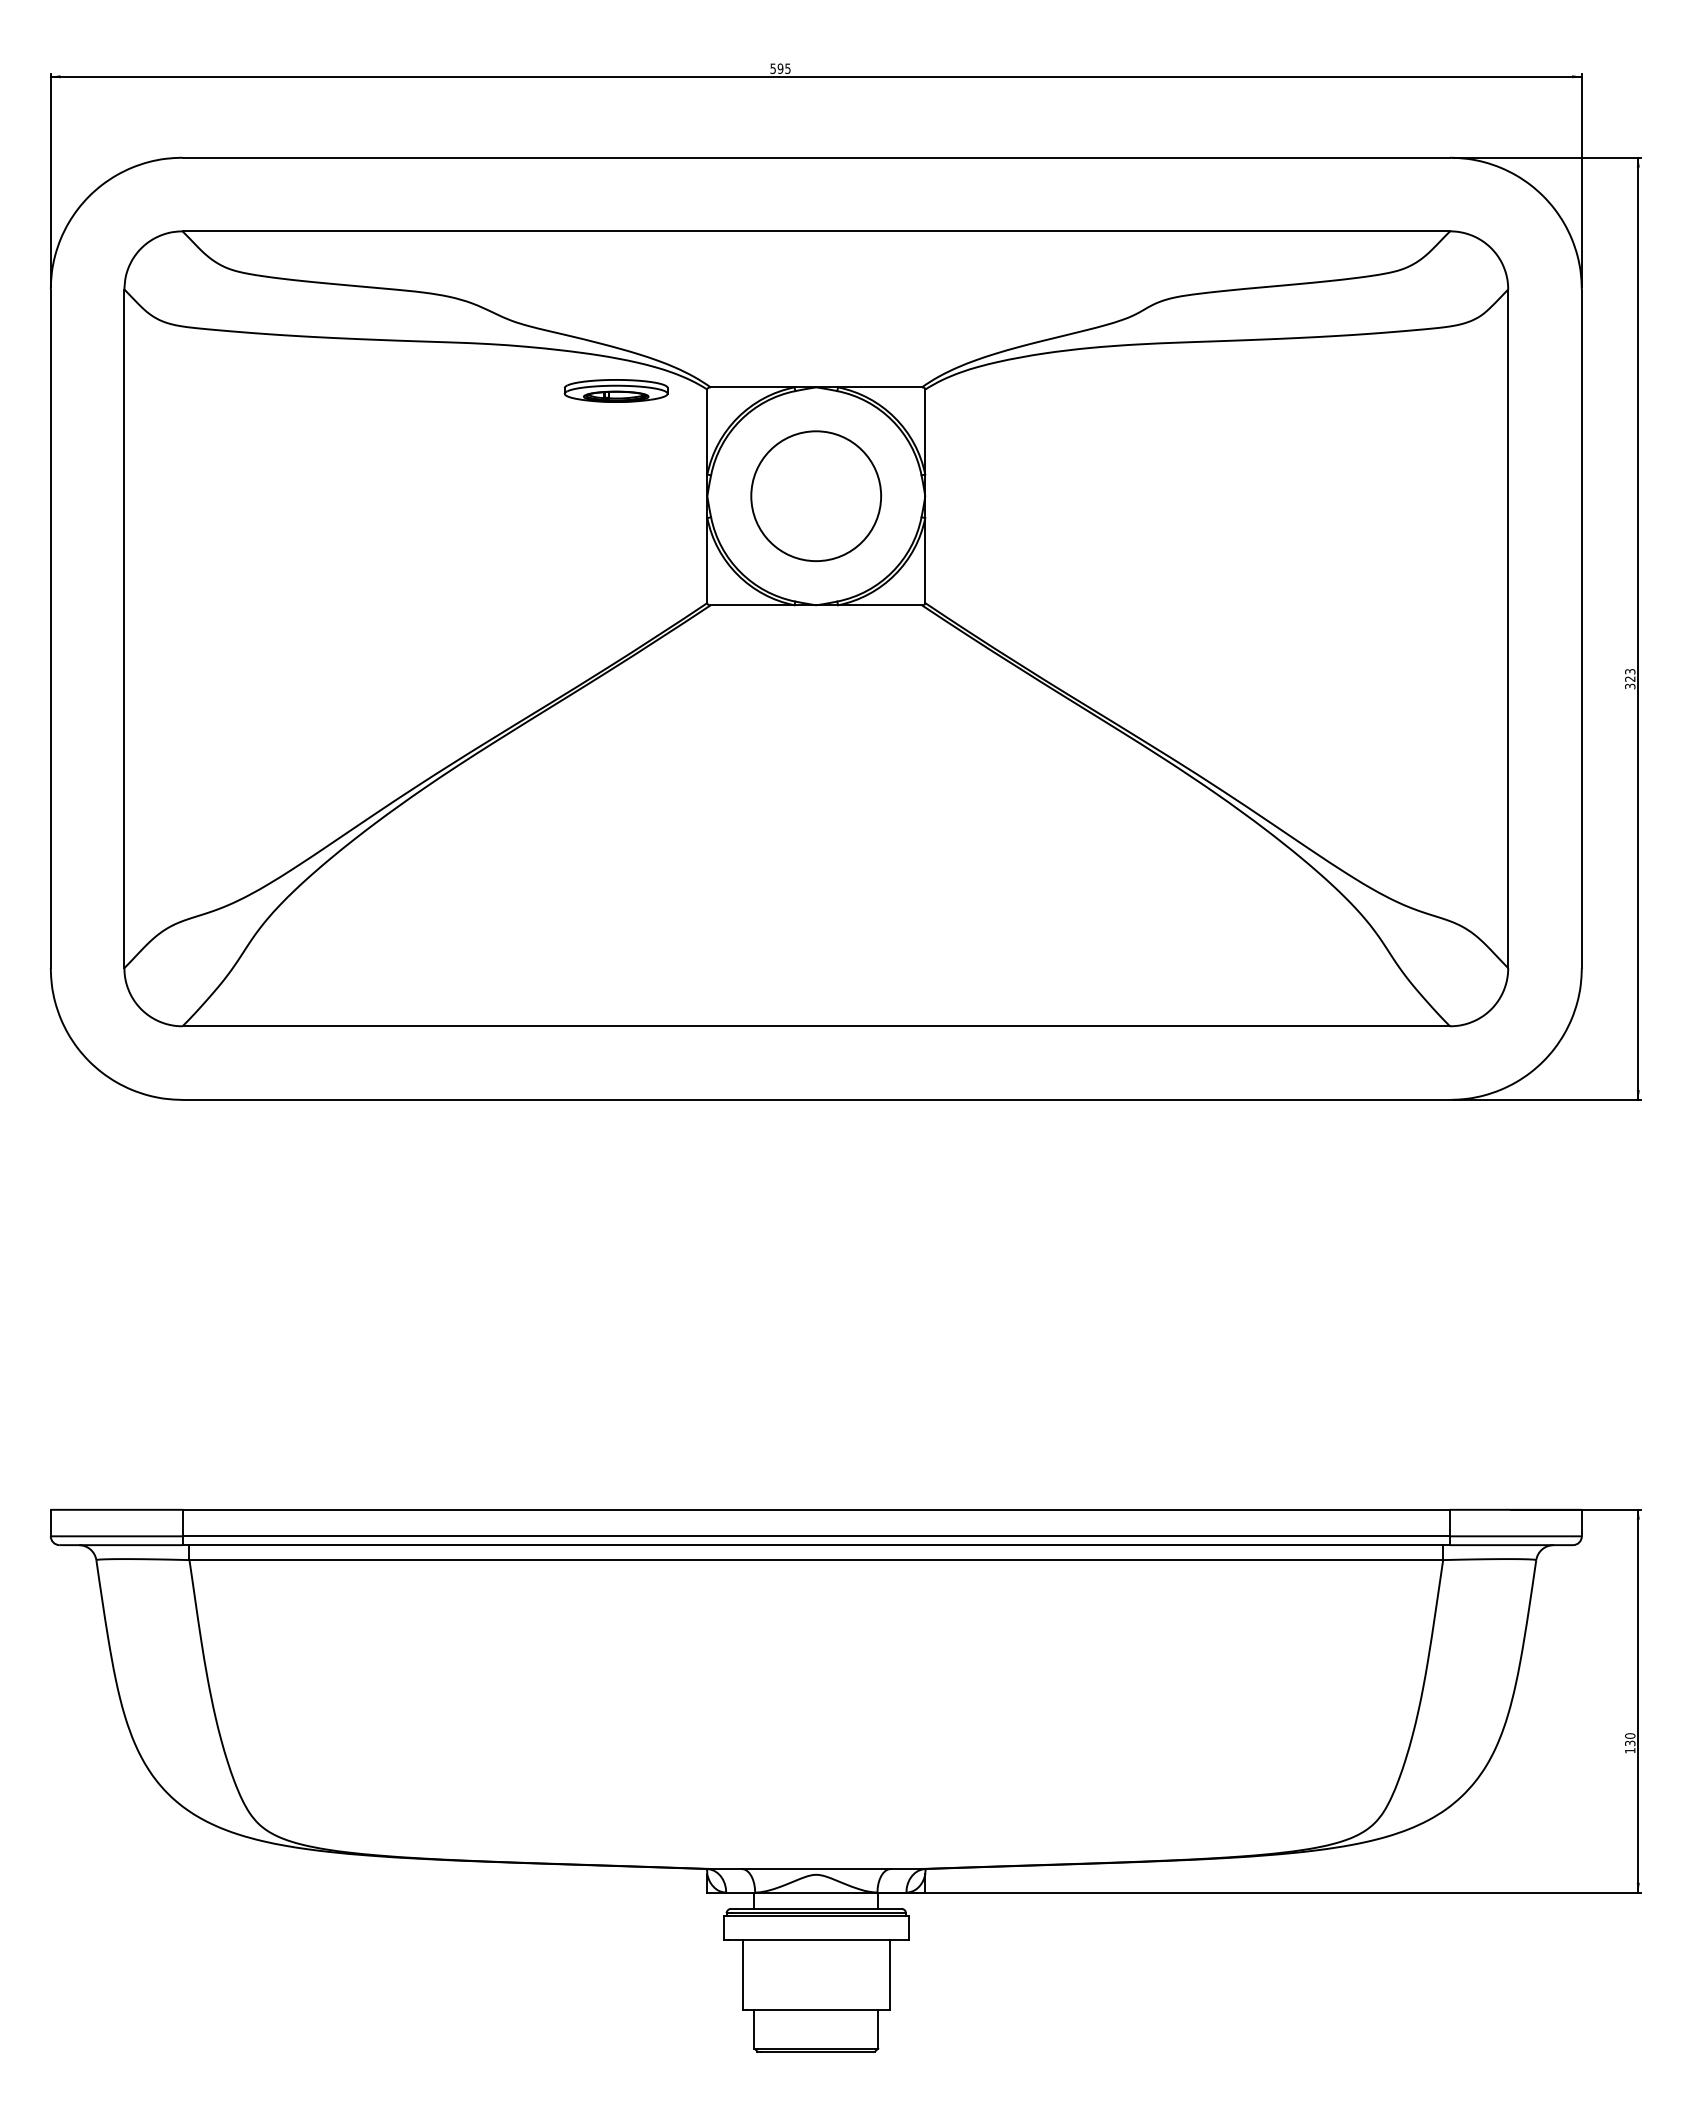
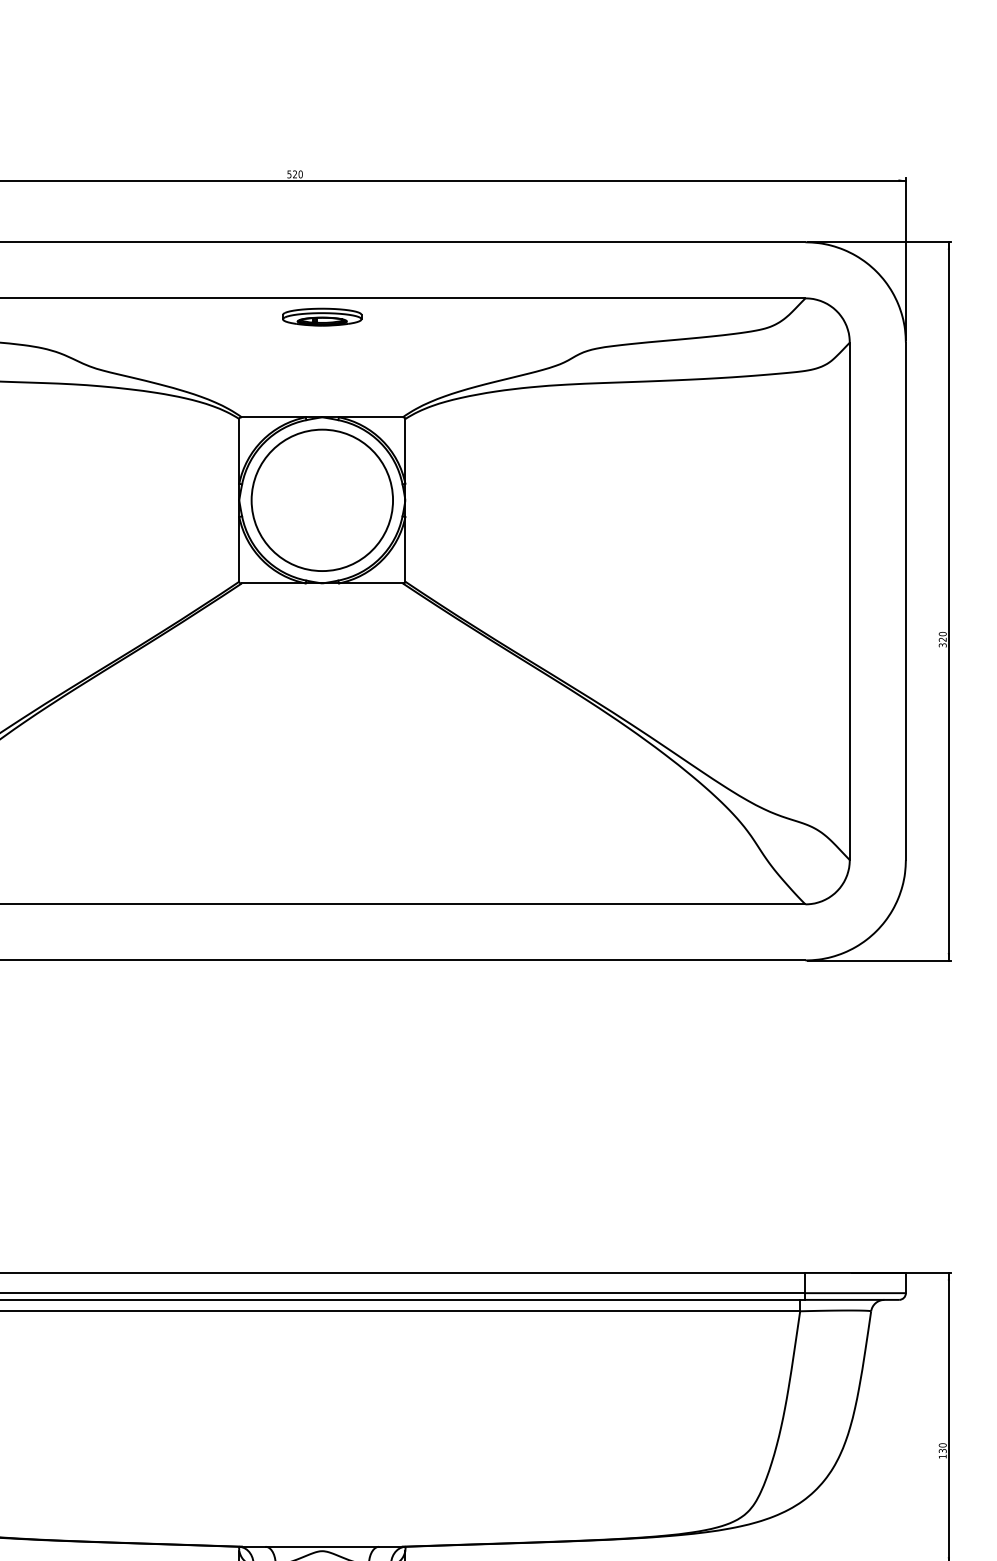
text: (783, 68) -> (297, 174), 595 -> 520
part: (615, 390) -> (321, 316), moved
circle: (815, 495) -> (321, 499), size x1.43
text: (1630, 671) -> (942, 633), 323 -> 320

